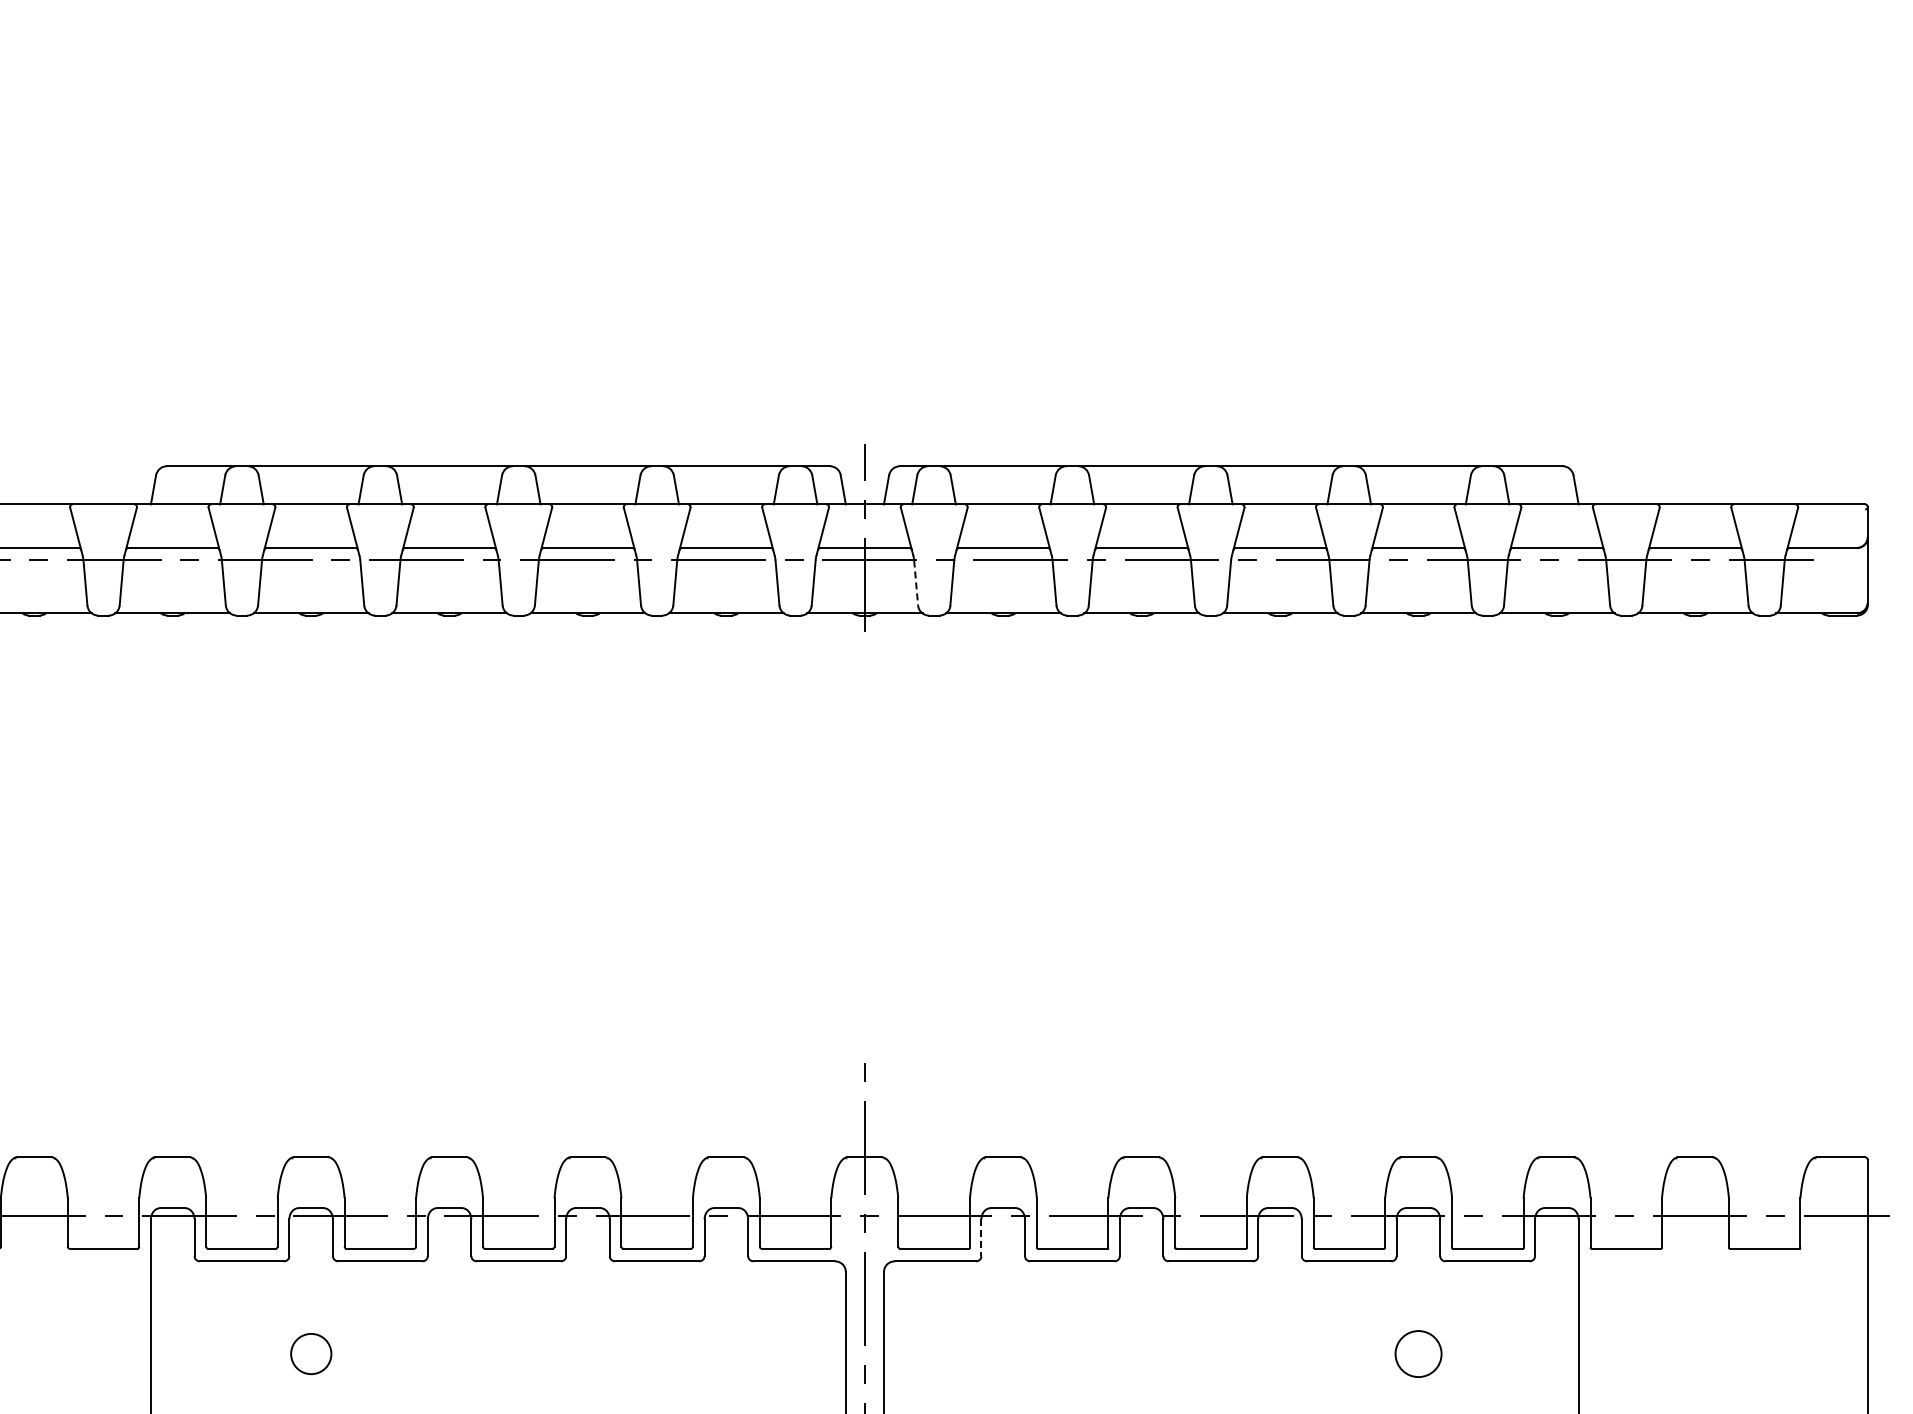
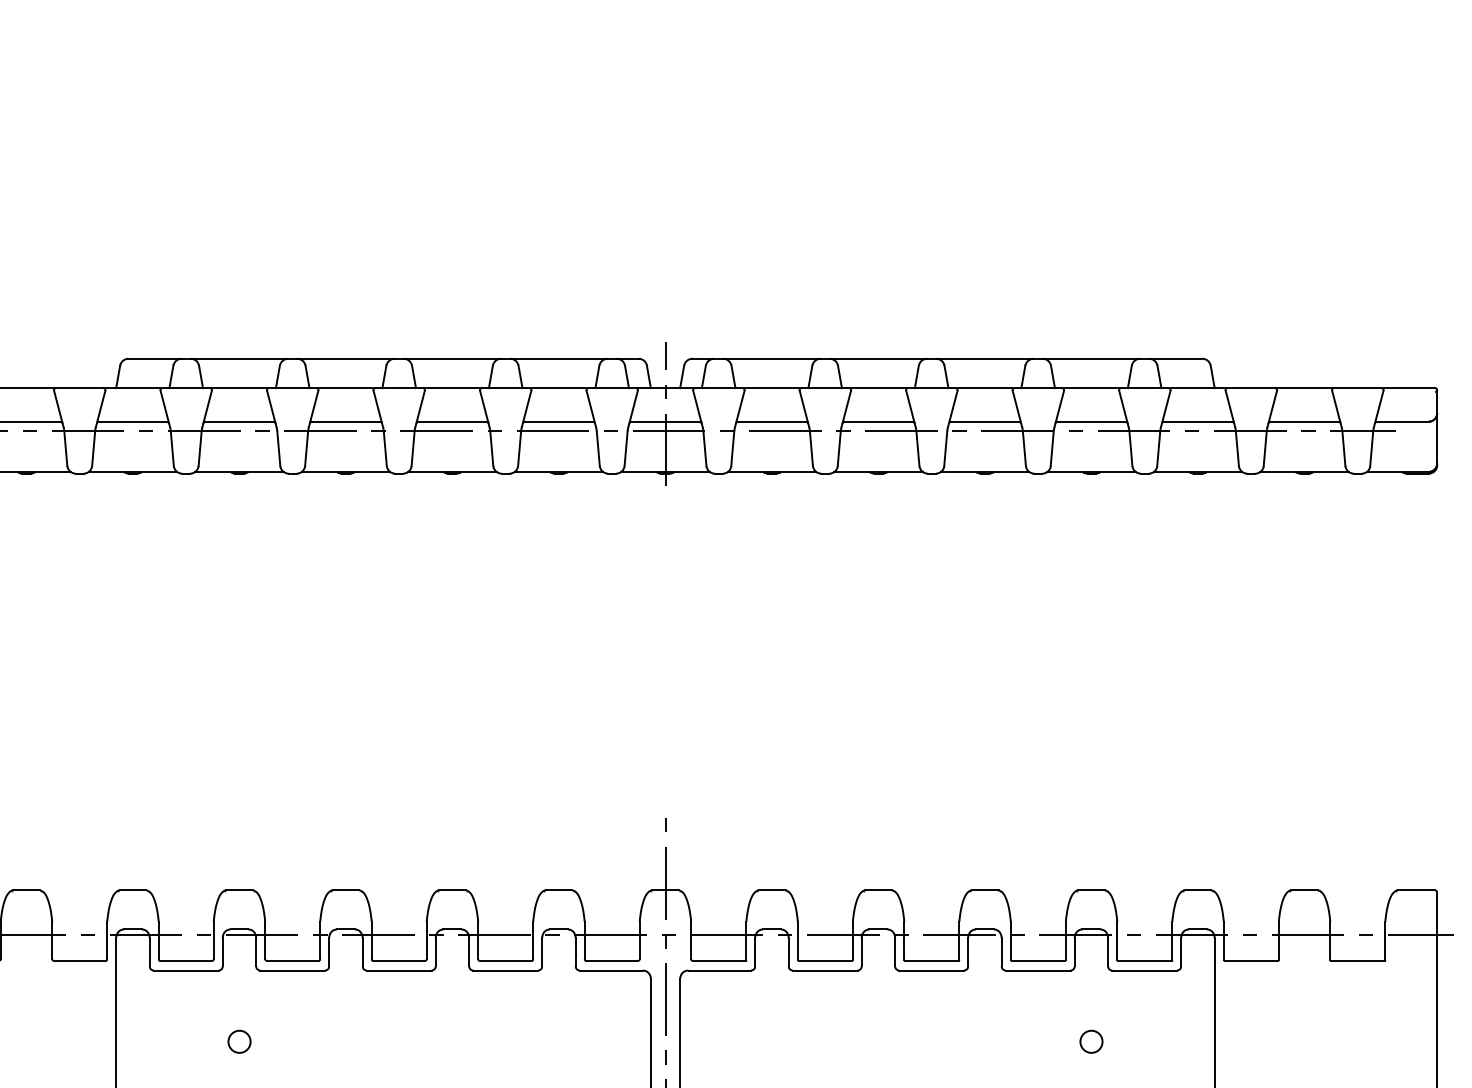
line: (916, 583) -> (705, 448), dashed -> solid
line: (981, 1238) -> (755, 952), dashed -> solid
circle: (310, 1353) -> (238, 1041), size x0.71
circle: (1418, 1353) -> (1091, 1041), size x0.62

